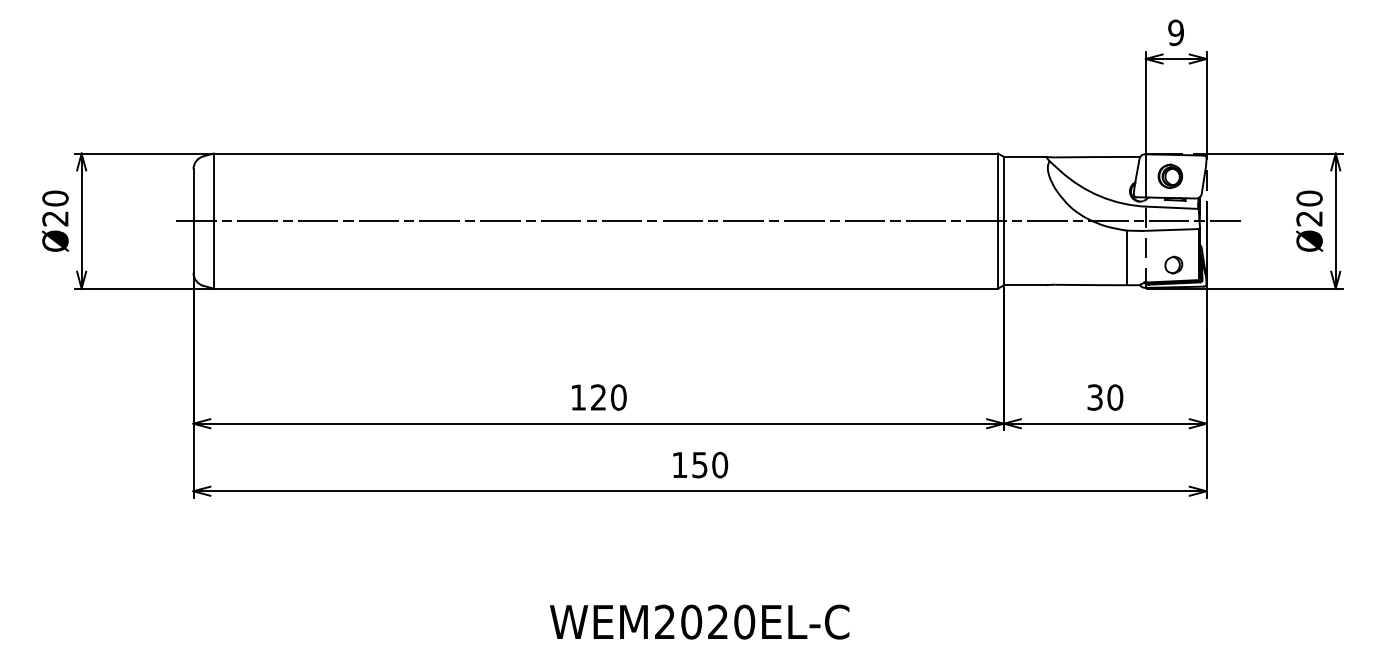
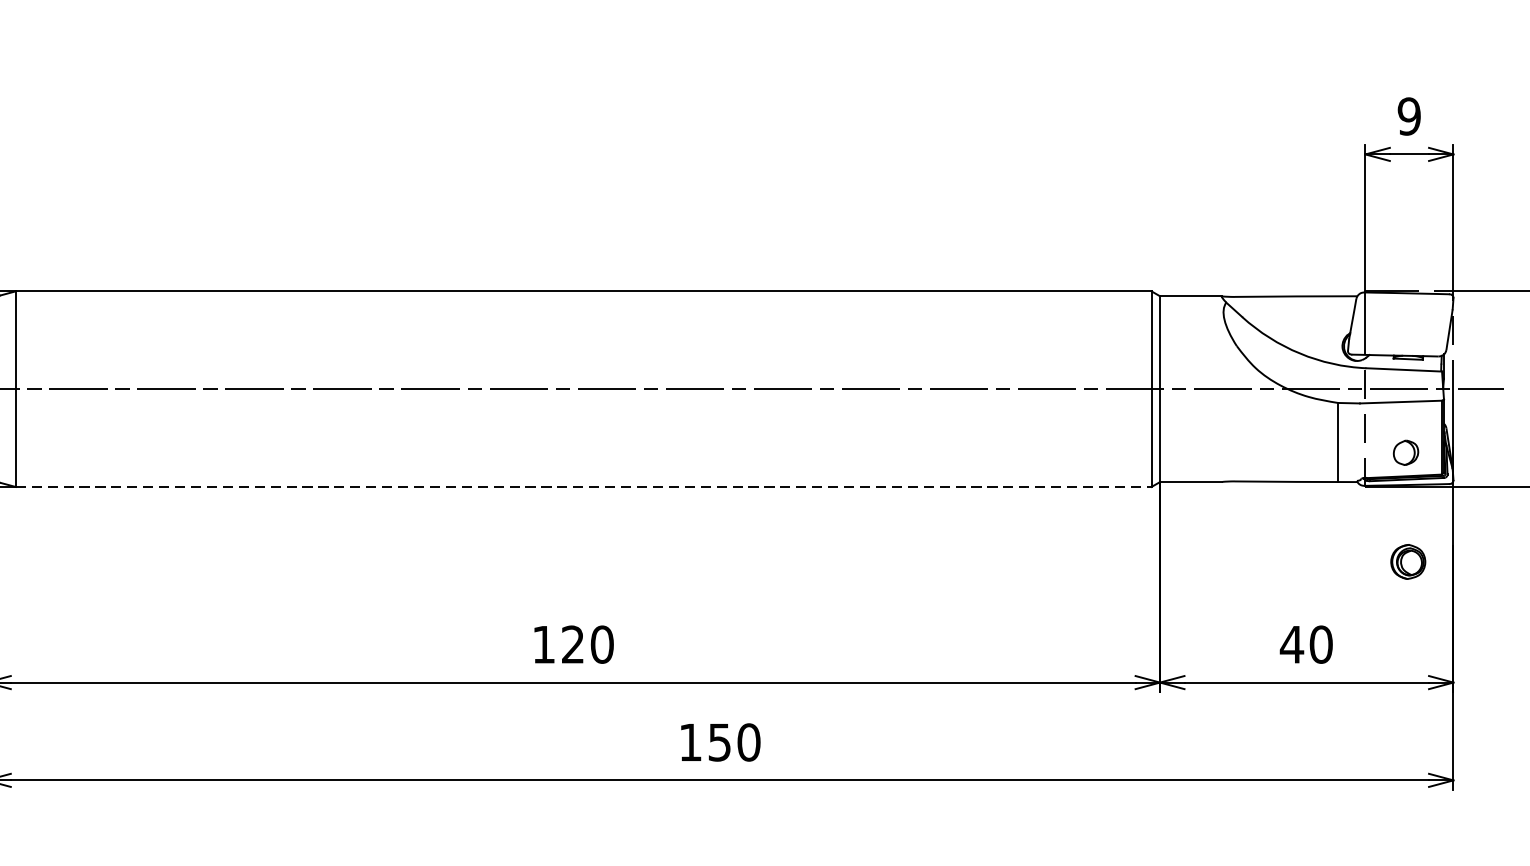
part: (1170, 176) -> (1408, 562), moved
line: (606, 288) -> (584, 486), solid -> dashed
text: (1094, 397) -> (1291, 644), 30 -> 40

